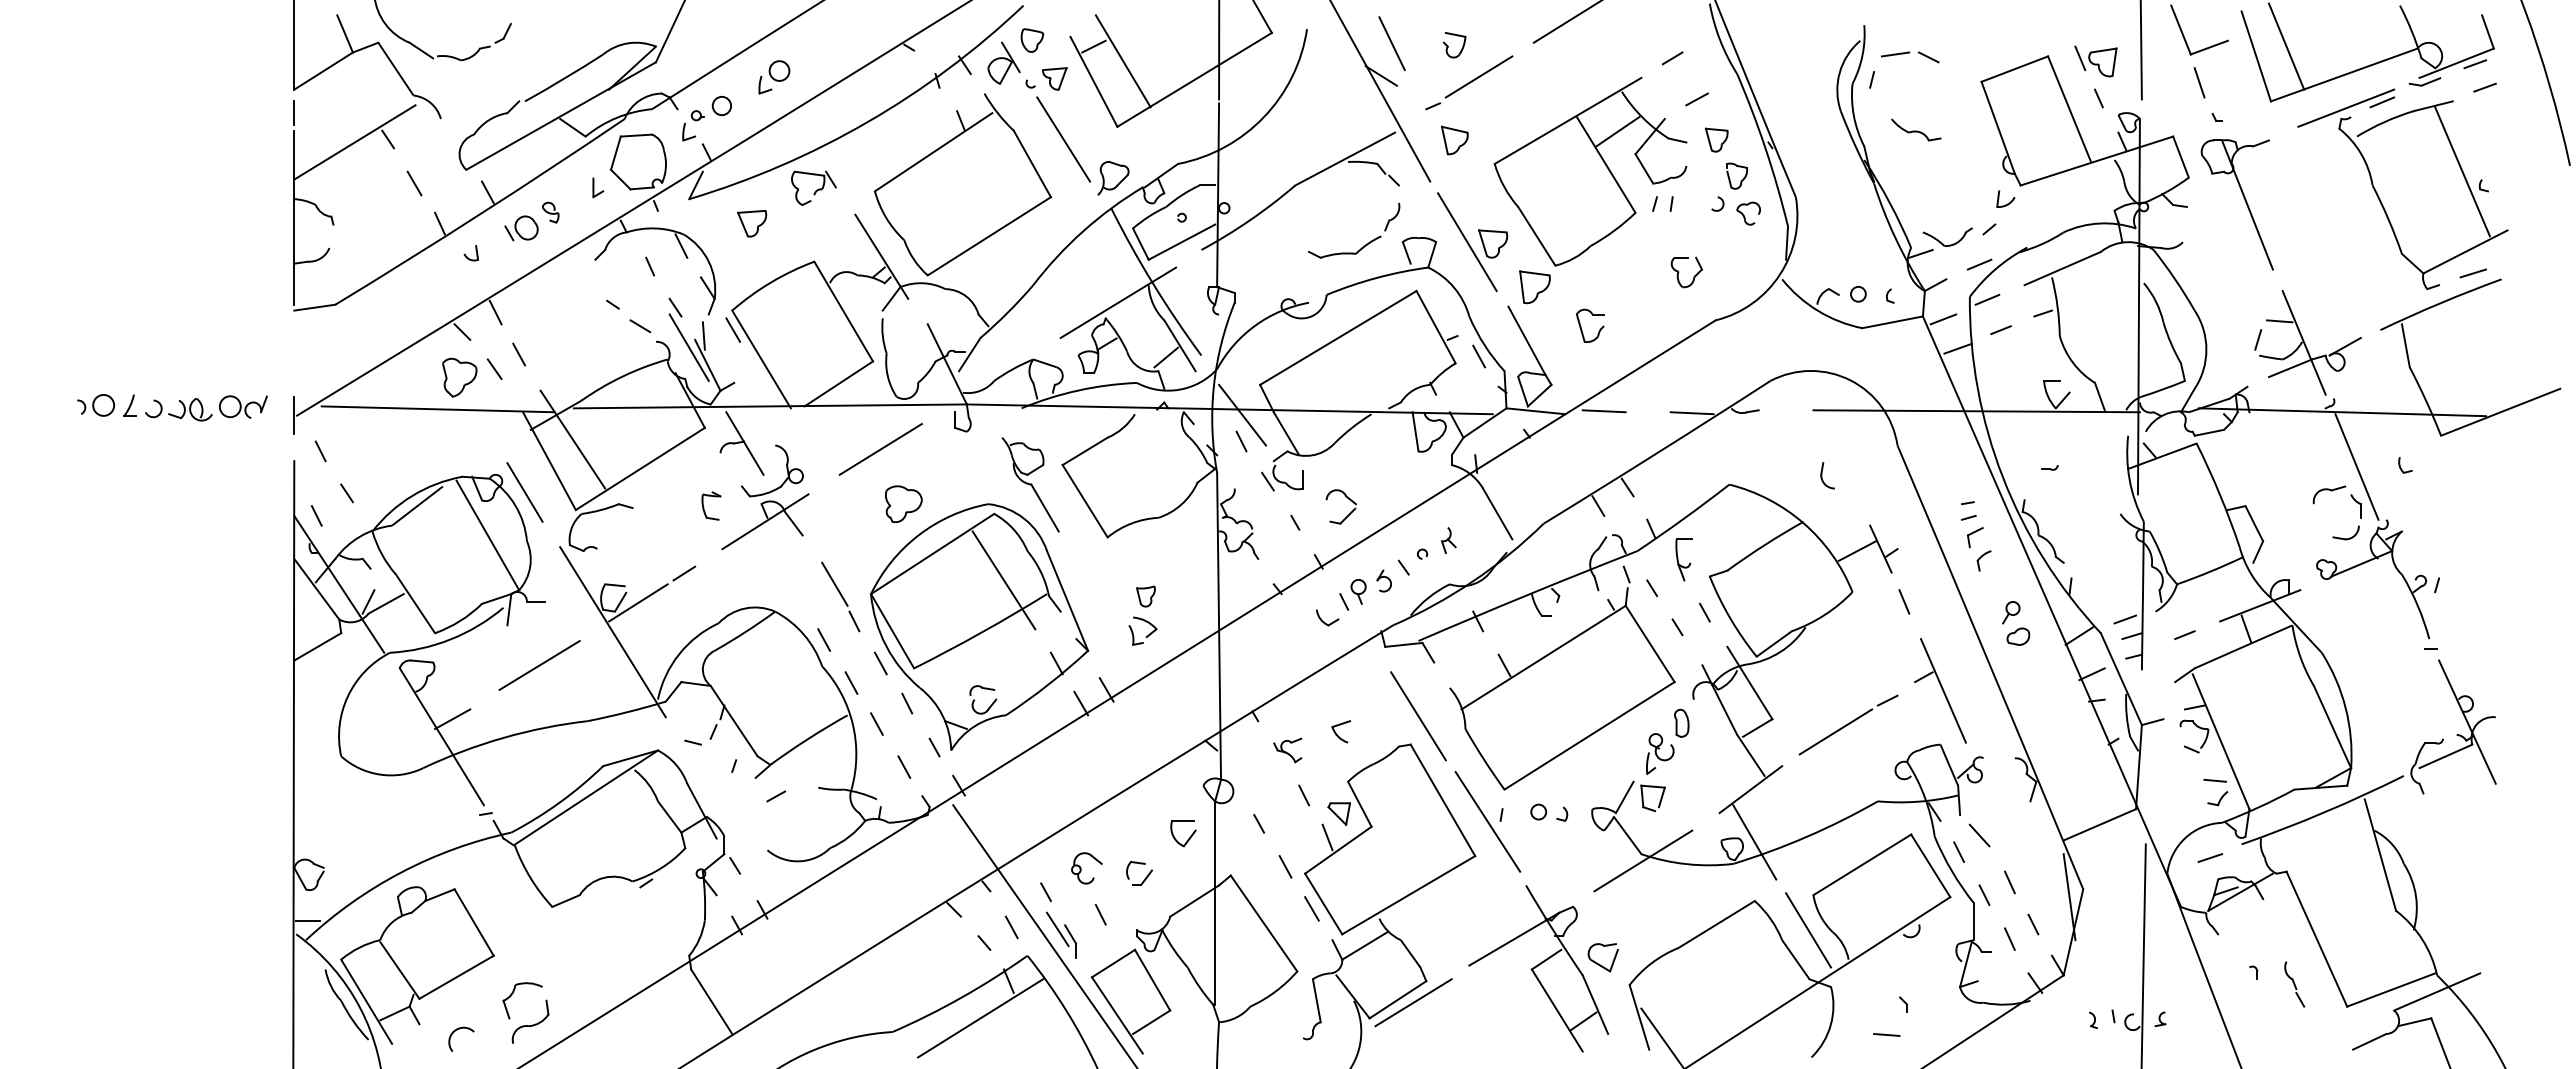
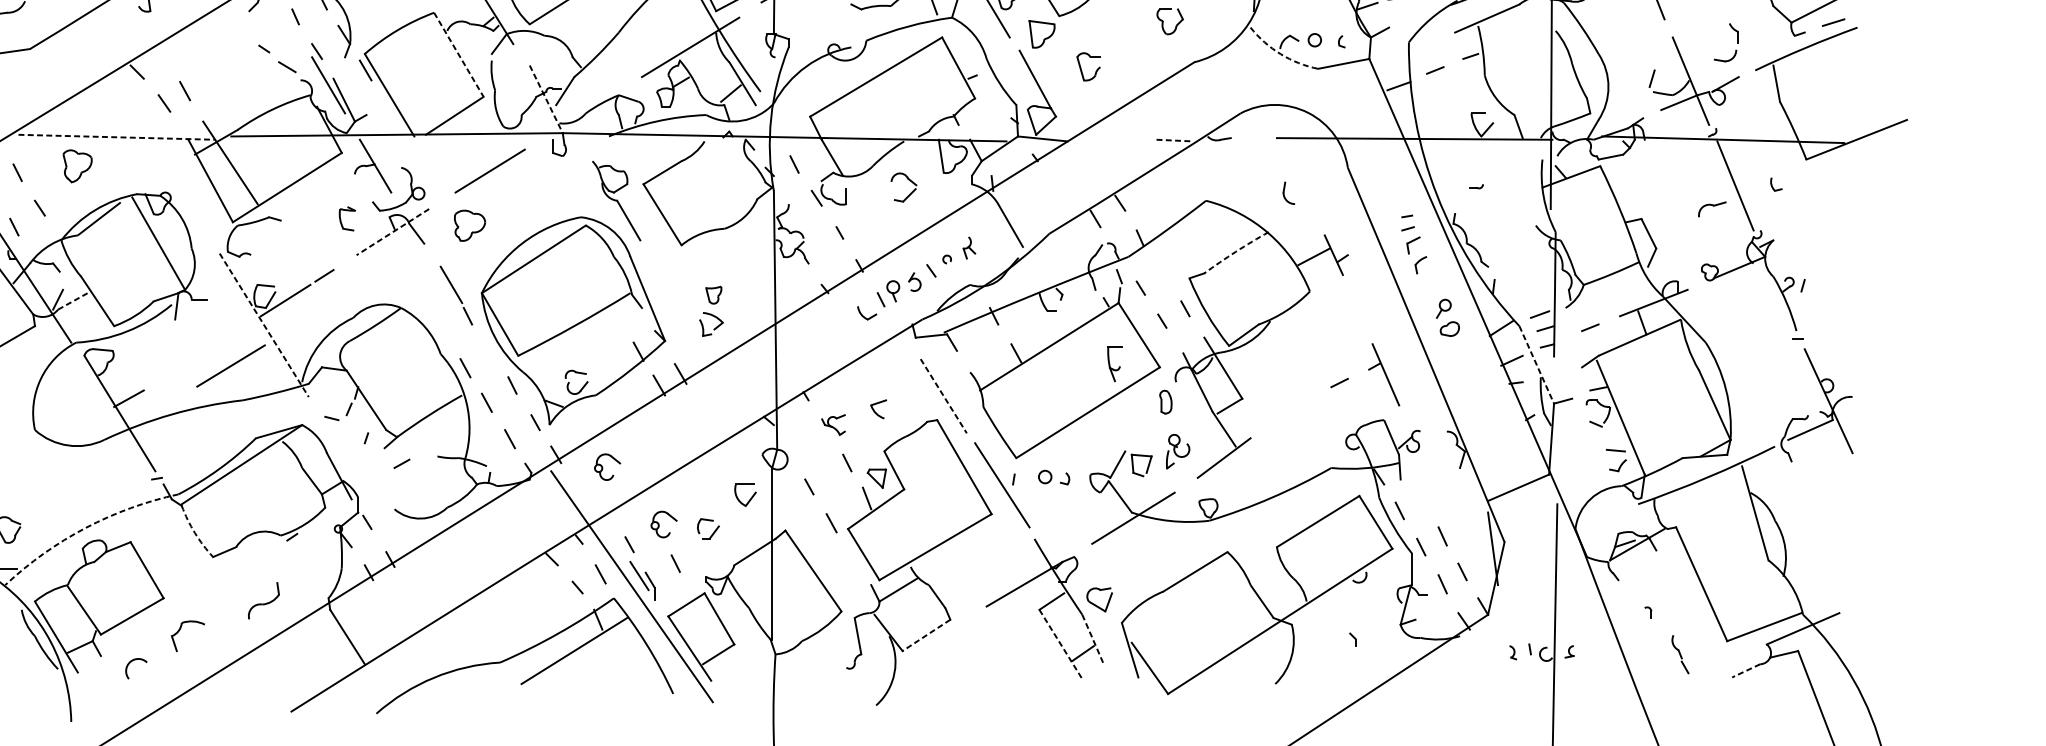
line: (1979, 264) -> (1417, 15), removed
line: (1987, 299) -> (1423, 44), removed
arc: (1817, 310) -> (1280, 53), solid -> dashed
line: (843, 311) -> (458, 54), solid -> dashed
line: (495, 312) -> (165, 55), removed
line: (1943, 319) -> (1386, 61), removed
line: (2279, 321) -> (1670, 63), removed
line: (703, 335) -> (340, 75), removed
line: (1478, 356) -> (994, 92), removed
line: (947, 364) -> (546, 99), solid -> dashed
part: (459, 377) -> (77, 166), moved
line: (438, 409) -> (117, 137), solid -> dashed
line: (1603, 411) -> (1099, 139), removed
line: (1692, 413) -> (1174, 140), solid -> dashed
line: (1242, 414) -> (795, 141), removed
line: (524, 492) -> (189, 207), removed
part: (1347, 498) -> (909, 180), moved
part: (903, 504) -> (469, 226), moved
part: (2360, 517) -> (1737, 42), moved
line: (765, 521) -> (392, 231), solid -> dashed
arc: (1764, 545) -> (1235, 252), solid -> dashed
part: (1683, 559) -> (1114, 363), moved
line: (1003, 580) -> (593, 281), removed
line: (1904, 601) -> (1353, 299), removed
line: (386, 603) -> (73, 301), solid -> dashed
line: (613, 632) -> (264, 325), solid -> dashed
line: (824, 639) -> (442, 331), removed
line: (880, 663) -> (489, 351), removed
line: (539, 665) -> (230, 366), moved
line: (2121, 679) -> (1536, 365), solid -> dashed
part: (1940, 690) -> (1384, 374), size x0.7
line: (1418, 716) -> (943, 396), solid -> dashed
line: (1835, 731) -> (1295, 409), removed
part: (1660, 753) -> (1178, 451), moved
part: (1019, 800) -> (607, 467), added
line: (1979, 835) -> (1417, 496), removed
line: (1754, 842) -> (1227, 502), removed
line: (2210, 857) -> (1611, 515), removed
arc: (401, 872) -> (85, 528), solid -> dashed
arc: (530, 878) -> (194, 533), solid -> dashed
line: (1311, 908) -> (853, 558), removed
line: (1808, 930) -> (1272, 576), removed
part: (2294, 984) -> (1680, 654), moved
line: (1397, 999) -> (926, 635), solid -> dashed
line: (1413, 1002) -> (939, 637), removed
line: (1595, 1004) -> (1093, 639), solid -> dashed
line: (1557, 1010) -> (1061, 644), solid -> dashed
part: (530, 1021) -> (263, 600), moved
line: (1886, 1034) -> (1338, 664), removed
line: (2369, 1042) -> (1746, 671), solid -> dashed

